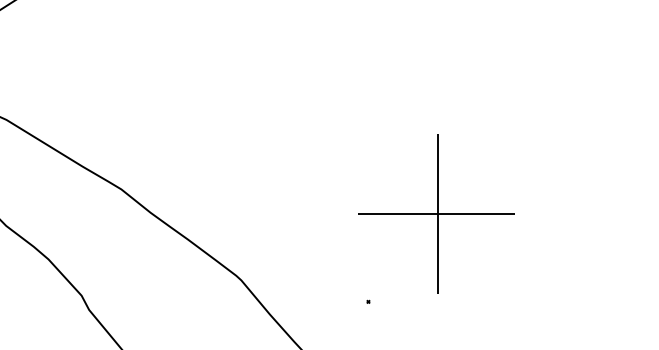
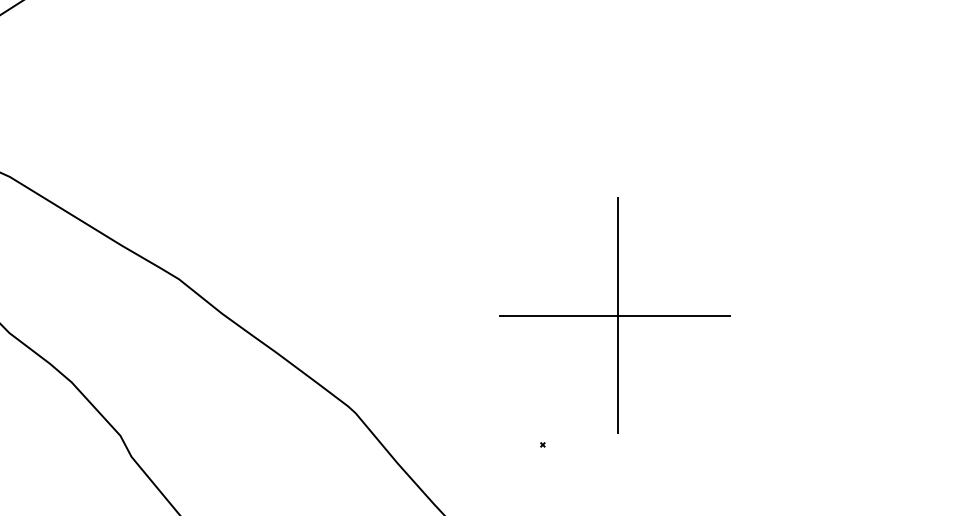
part: (436, 213) -> (615, 314), moved

